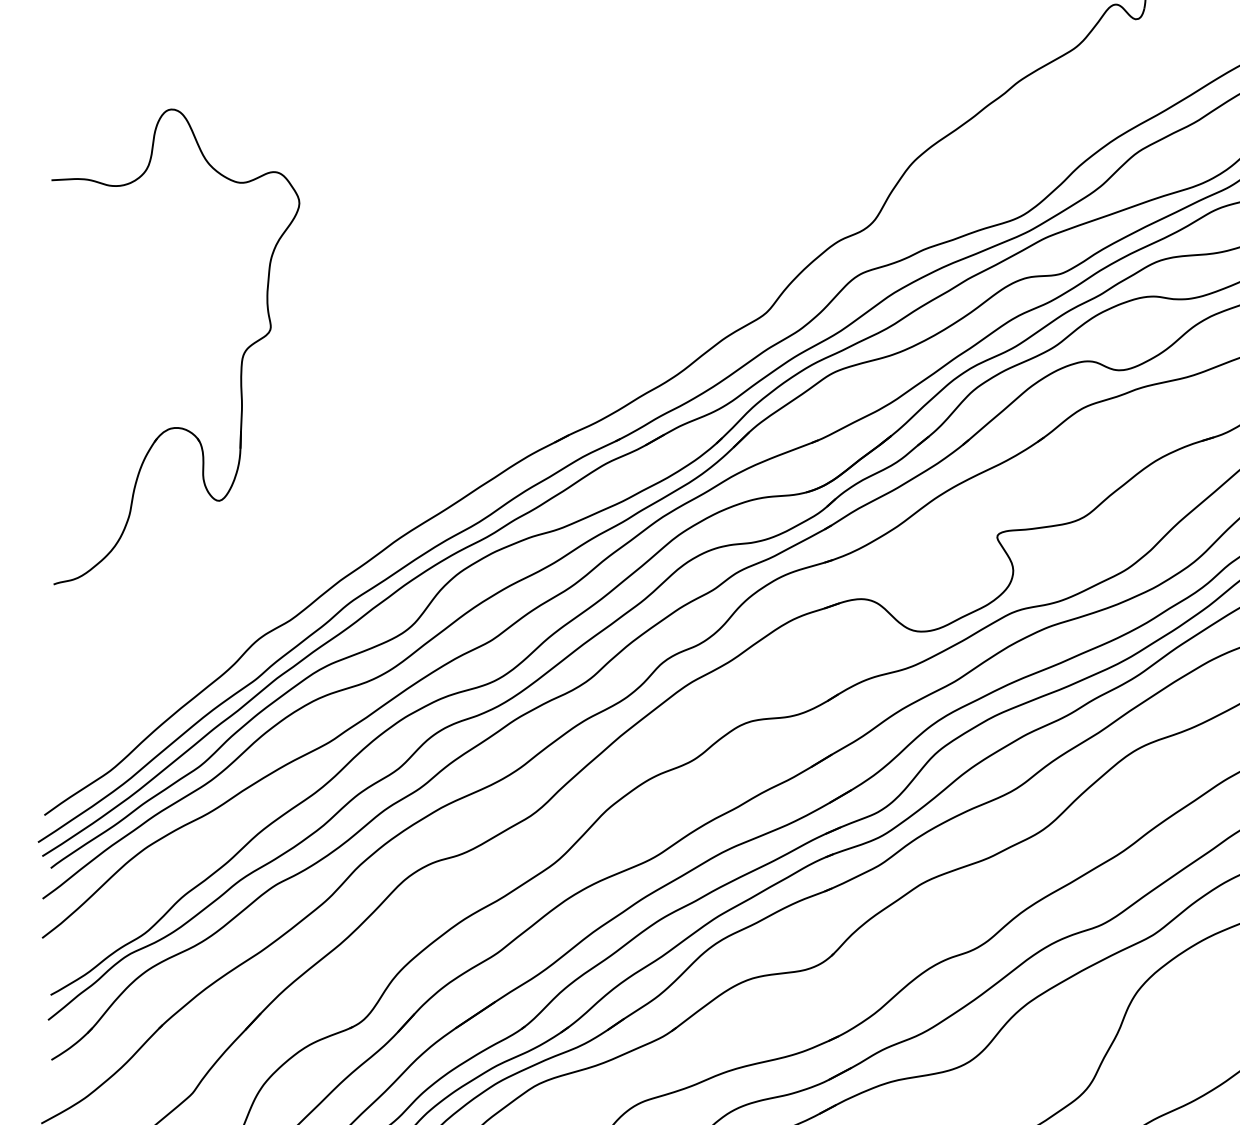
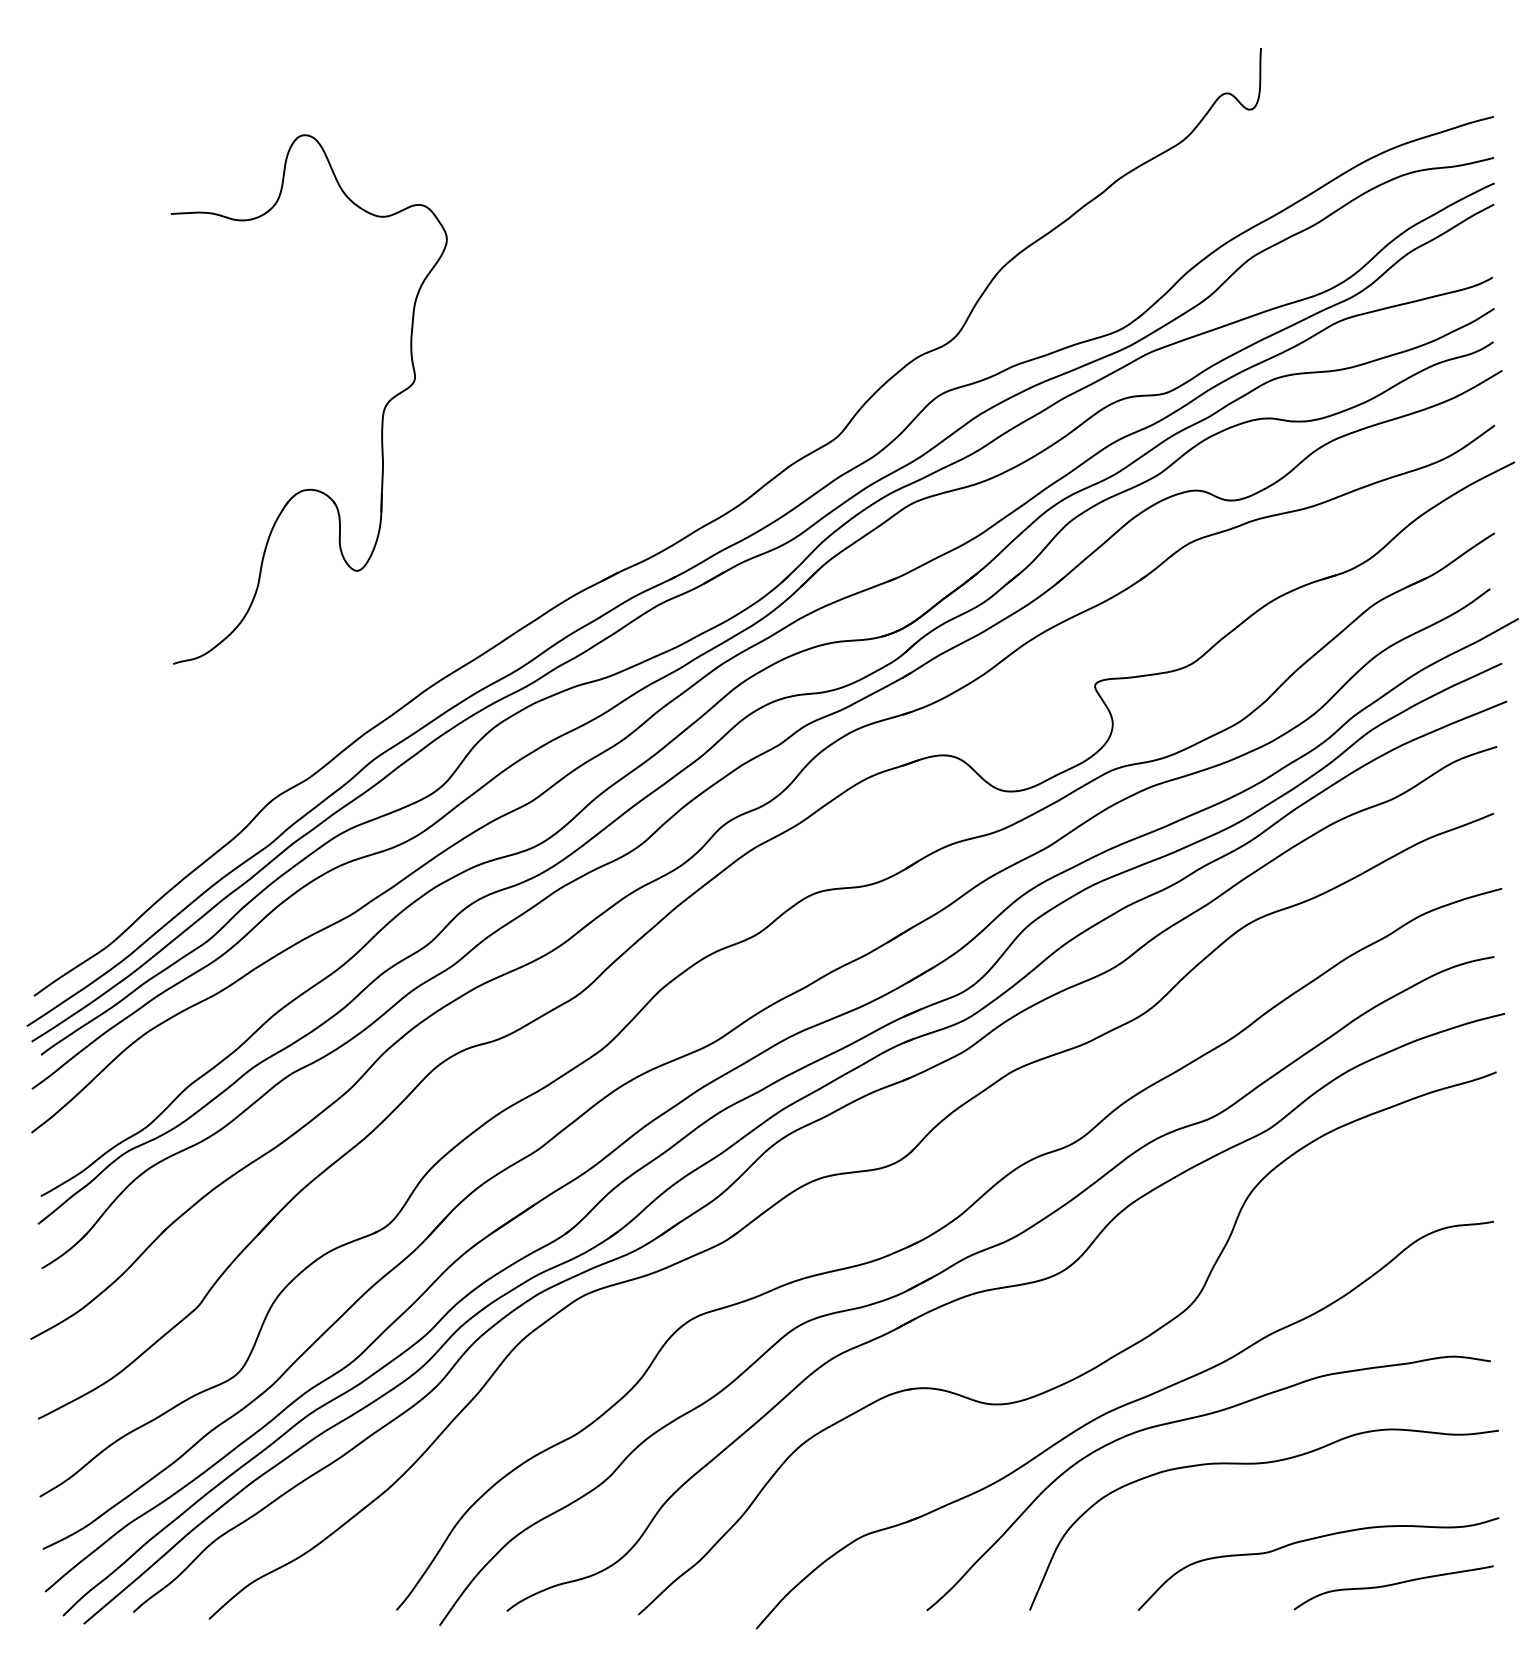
part: (241, 358) -> (382, 412), moved

